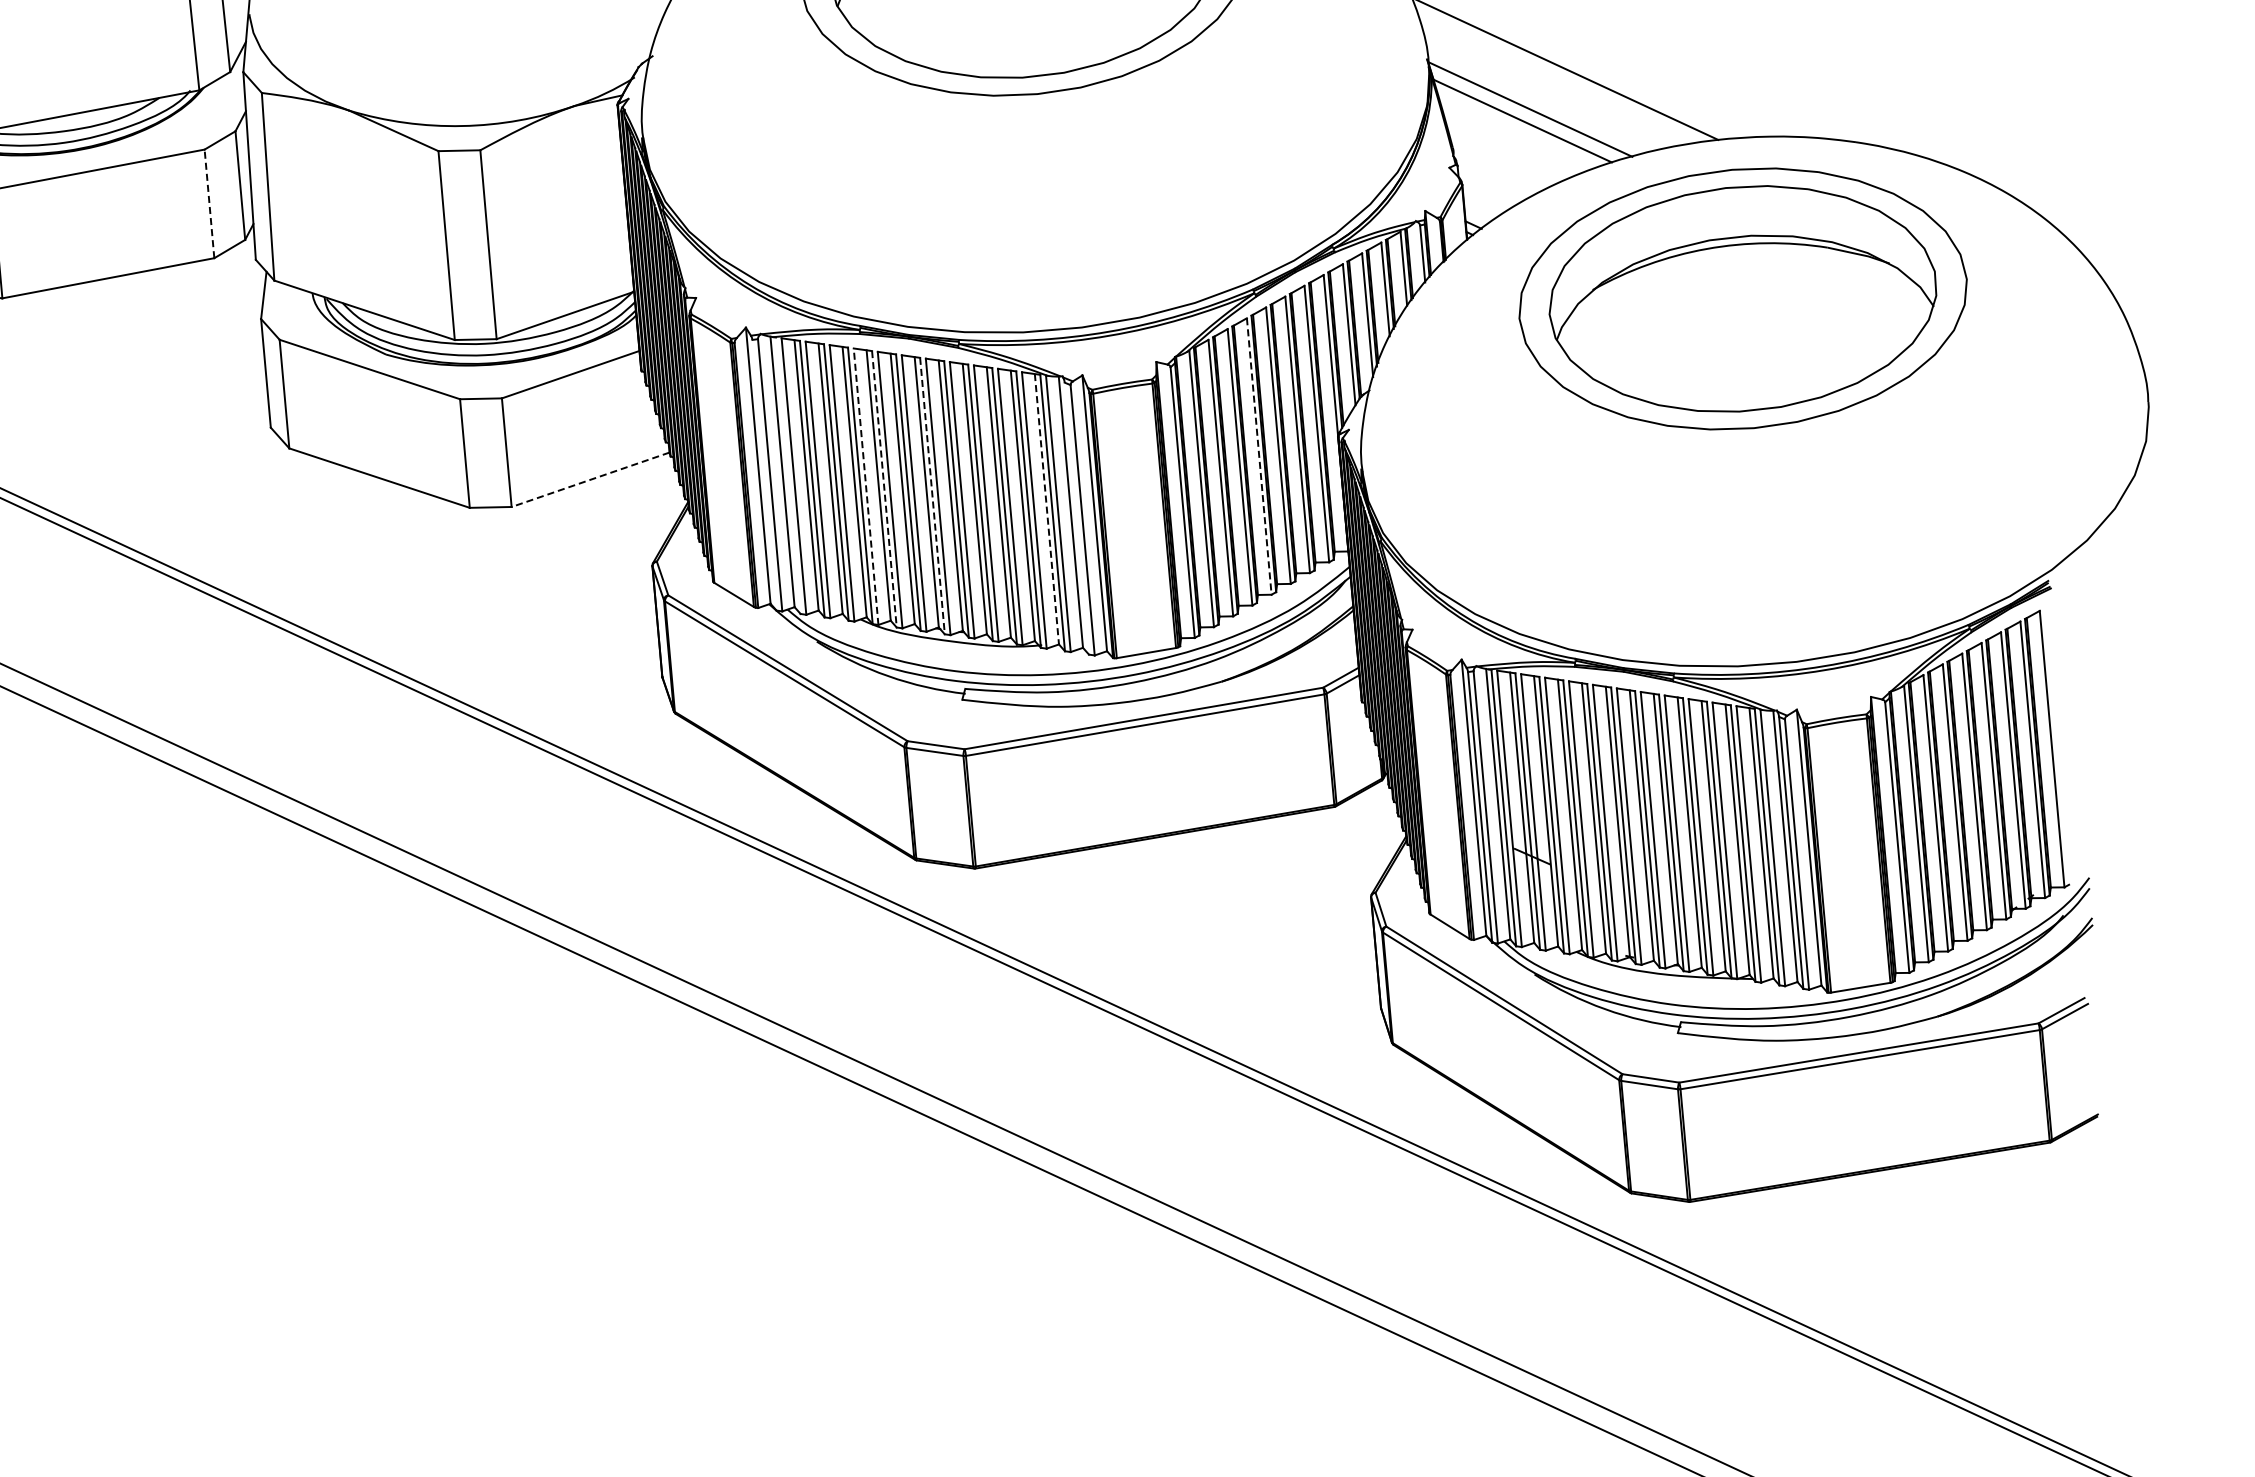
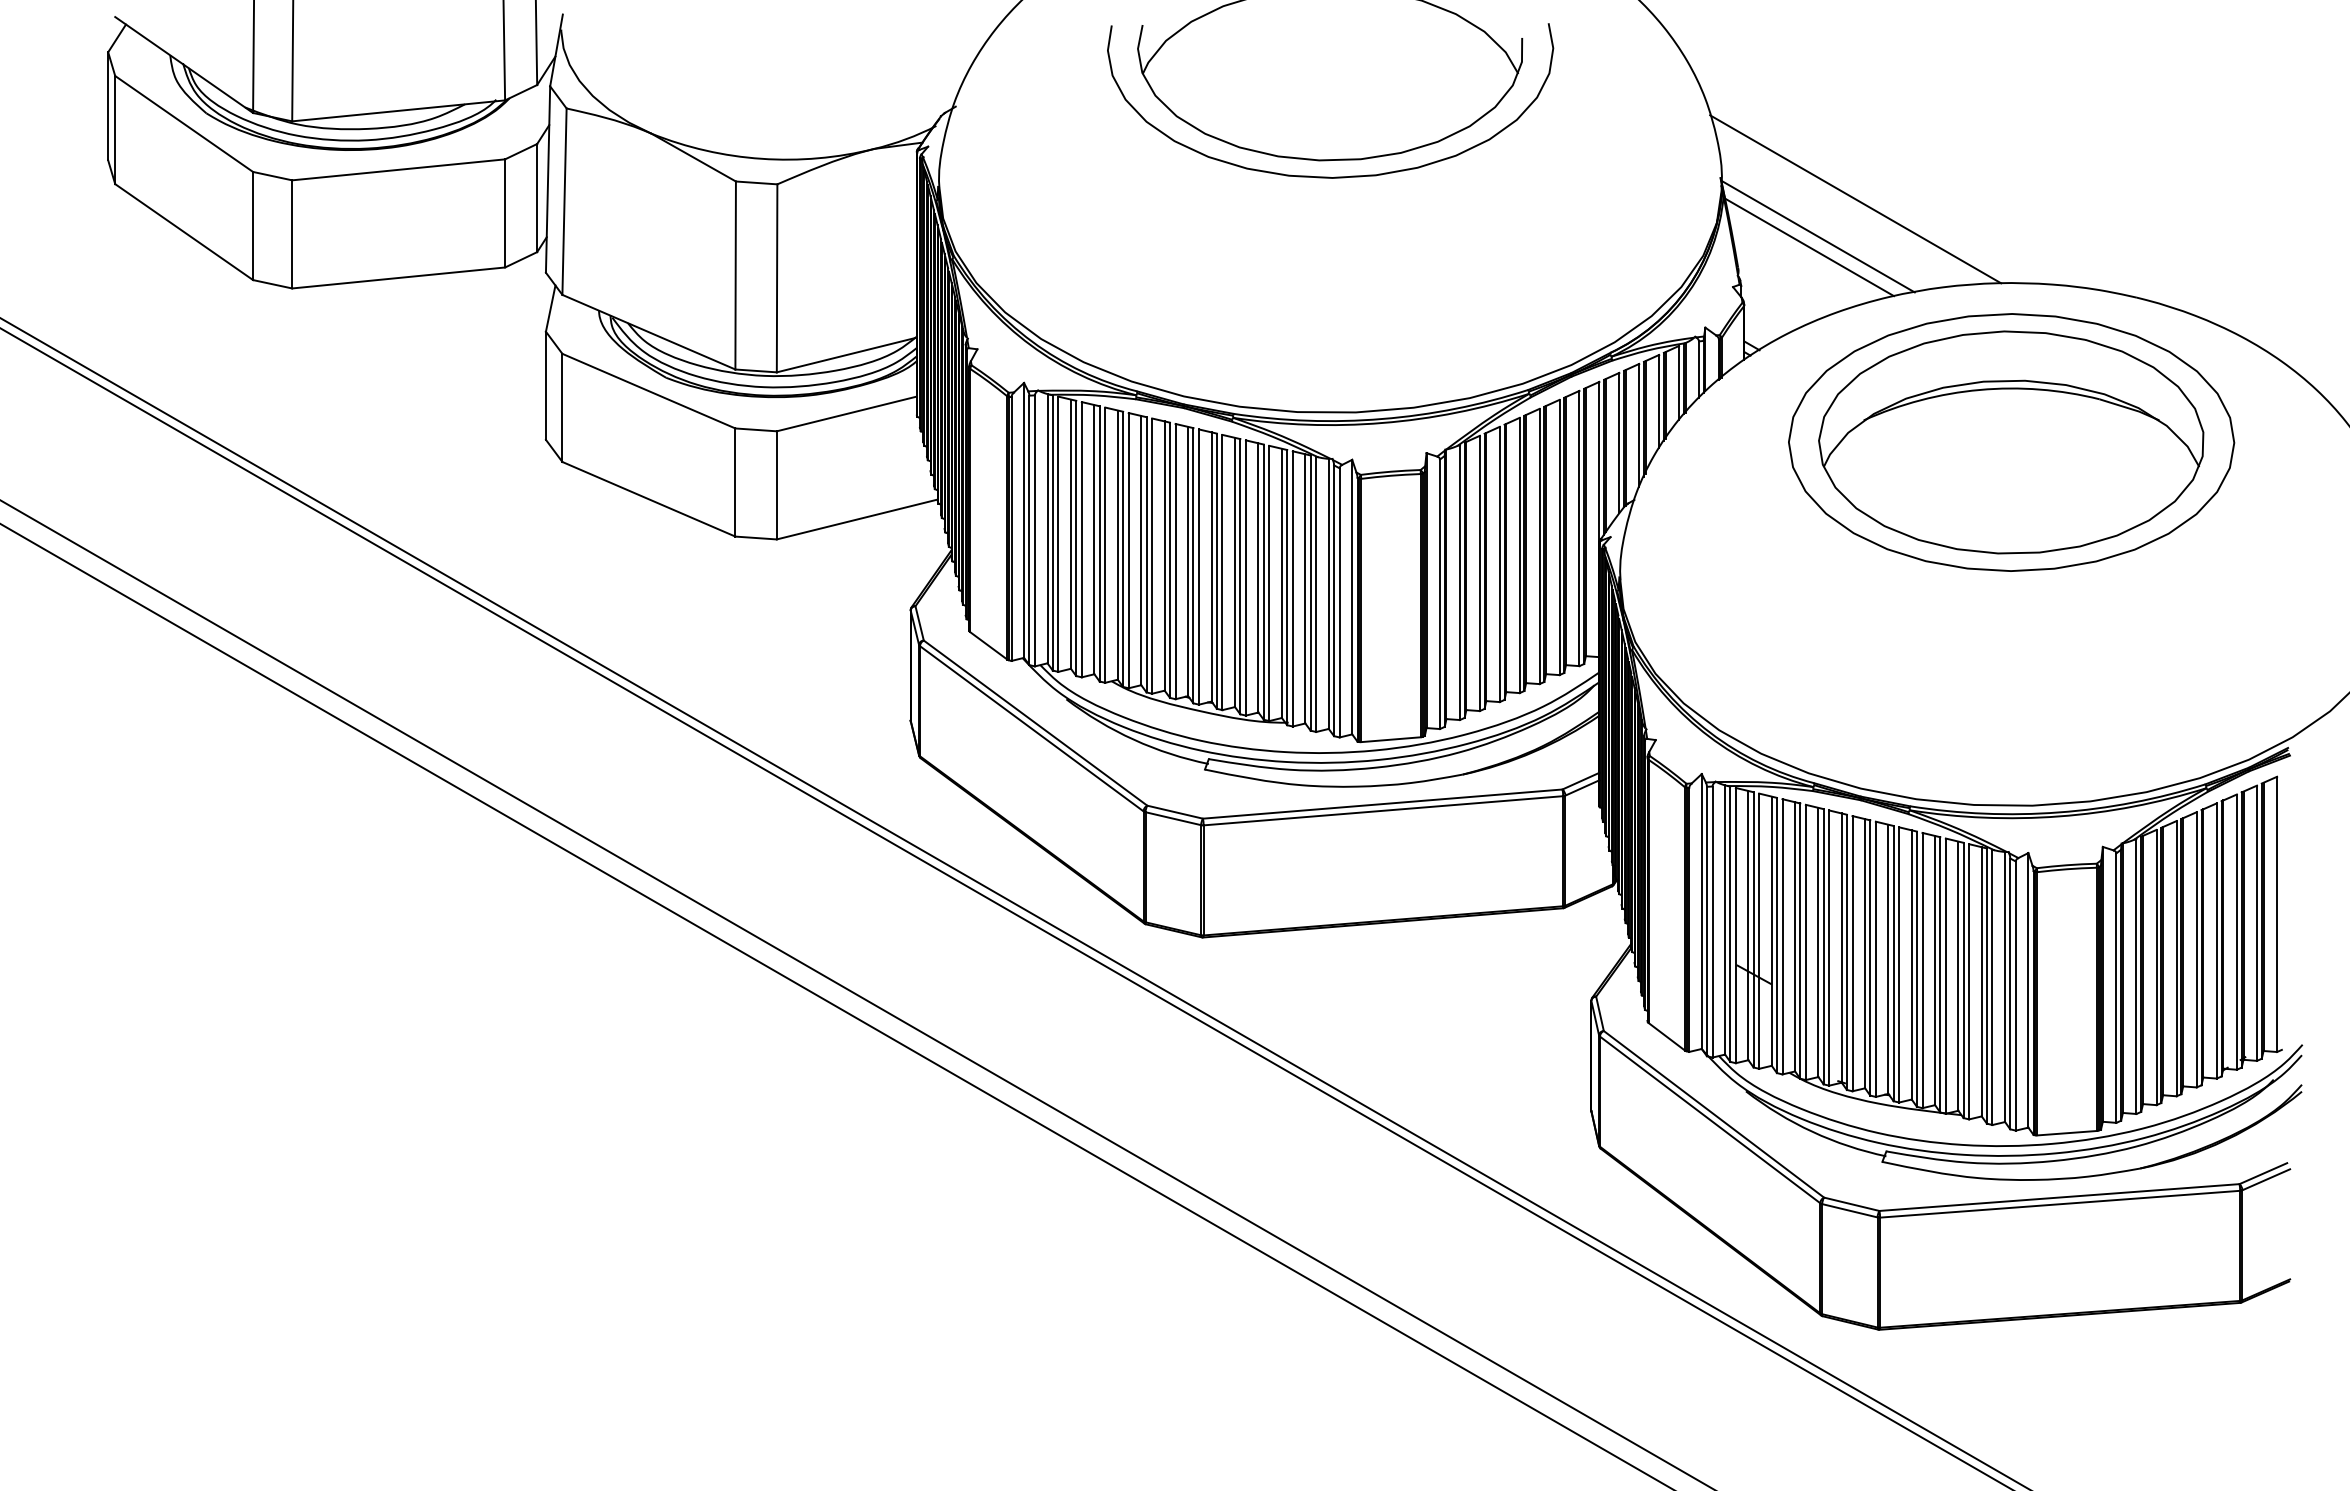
line: (209, 202) -> (505, 212), dashed -> solid
line: (1259, 456) -> (1519, 555), dashed -> solid
line: (764, 475) -> (1029, 530), added
line: (787, 475) -> (1052, 532), added
line: (590, 479) -> (857, 519), dashed -> solid
line: (865, 486) -> (1128, 550), dashed -> solid
line: (884, 488) -> (1146, 554), dashed -> solid
line: (932, 495) -> (1193, 565), dashed -> solid
line: (1047, 508) -> (1305, 588), dashed -> solid
line: (1077, 518) -> (1334, 600), added

